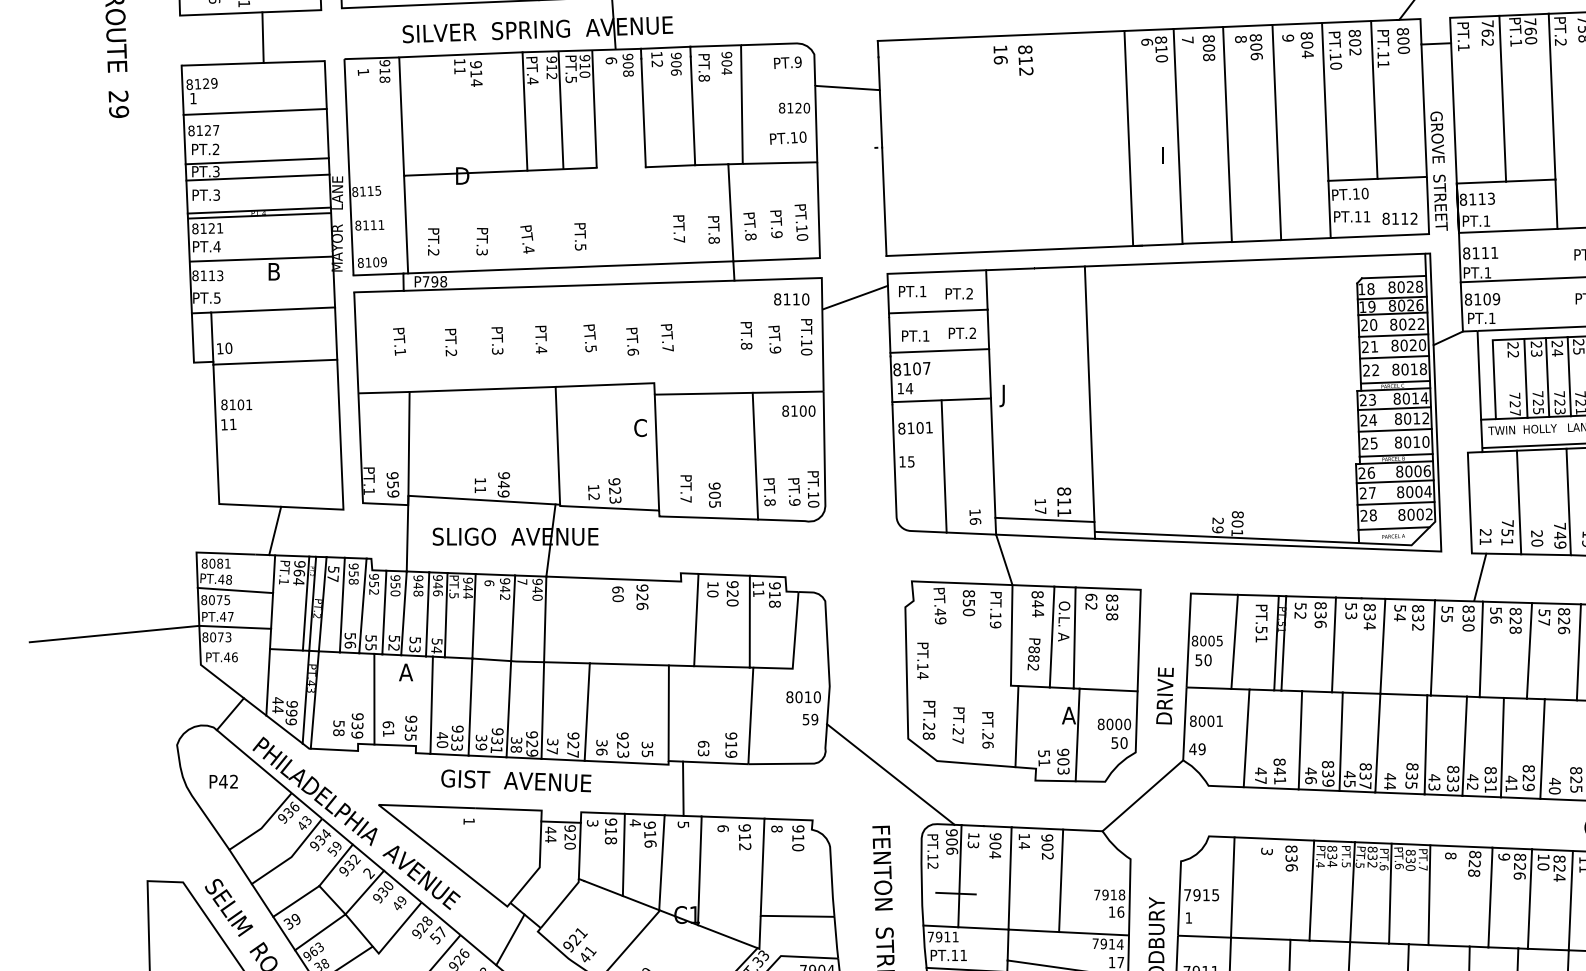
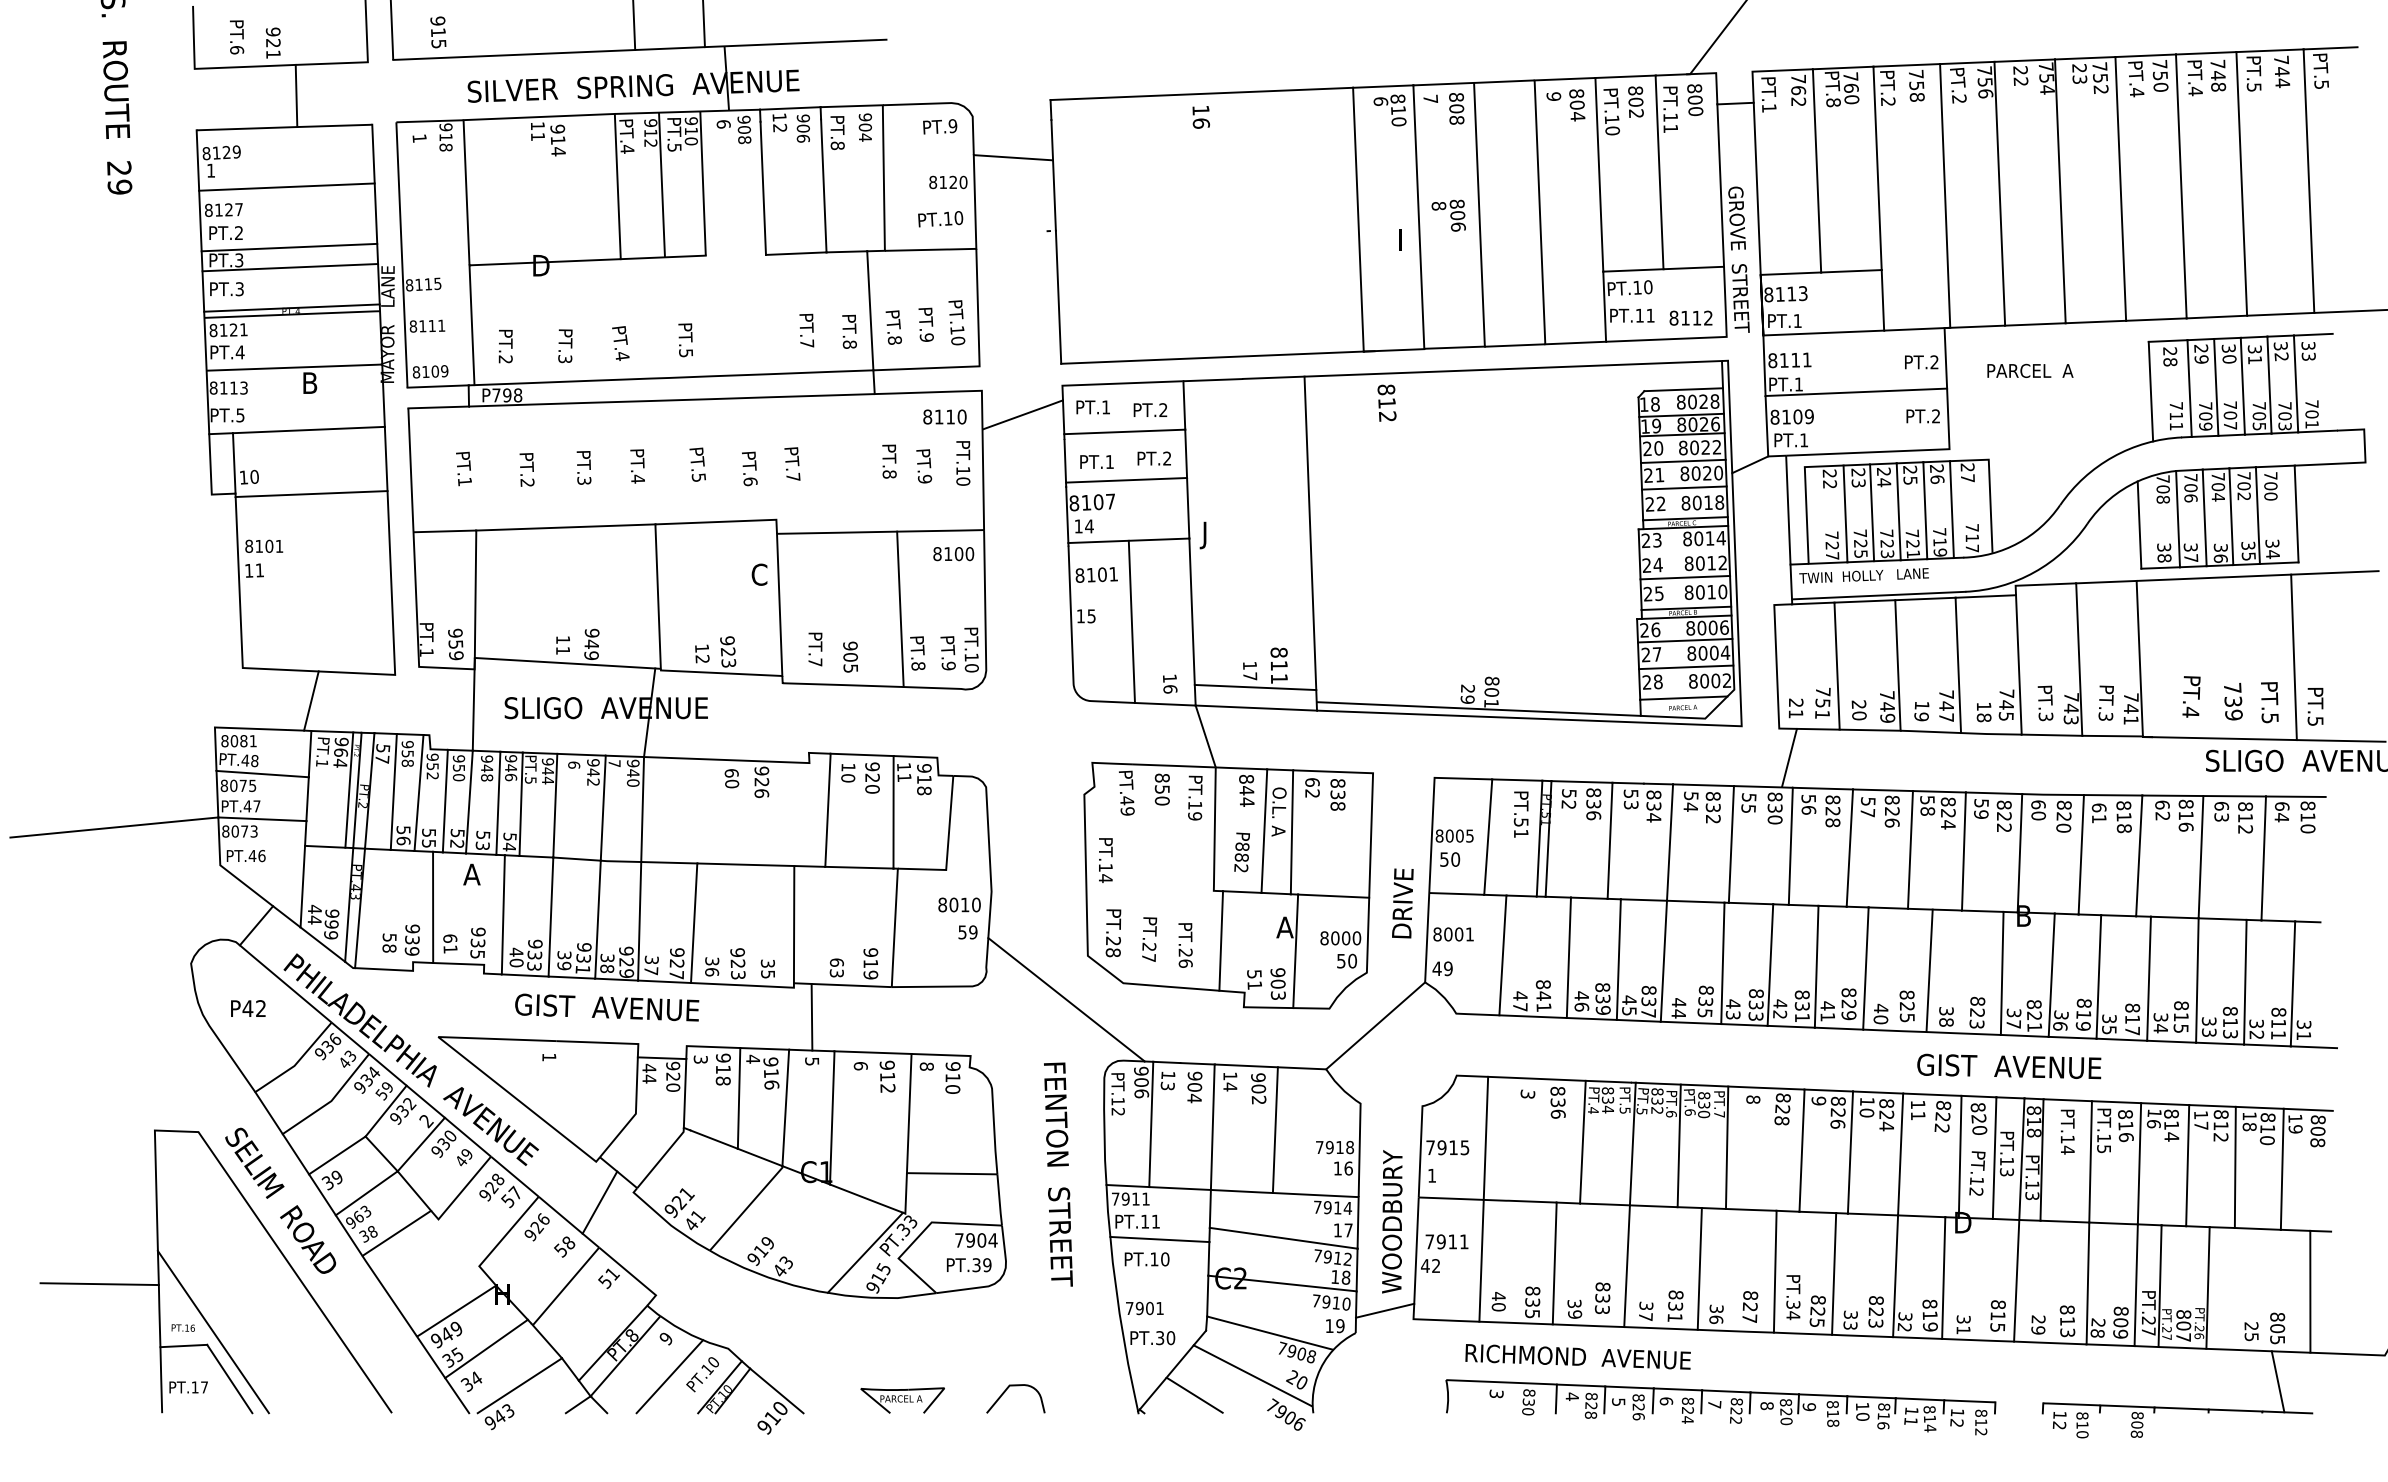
text: (1516, 42) -> (1833, 102), PT.1 -> PT.8
text: (1248, 47) -> (1448, 215), moved
text: (1025, 60) -> (1386, 402), moved
line: (1394, 408) -> (1684, 550), removed
line: (956, 893) -> (1146, 1145), removed

